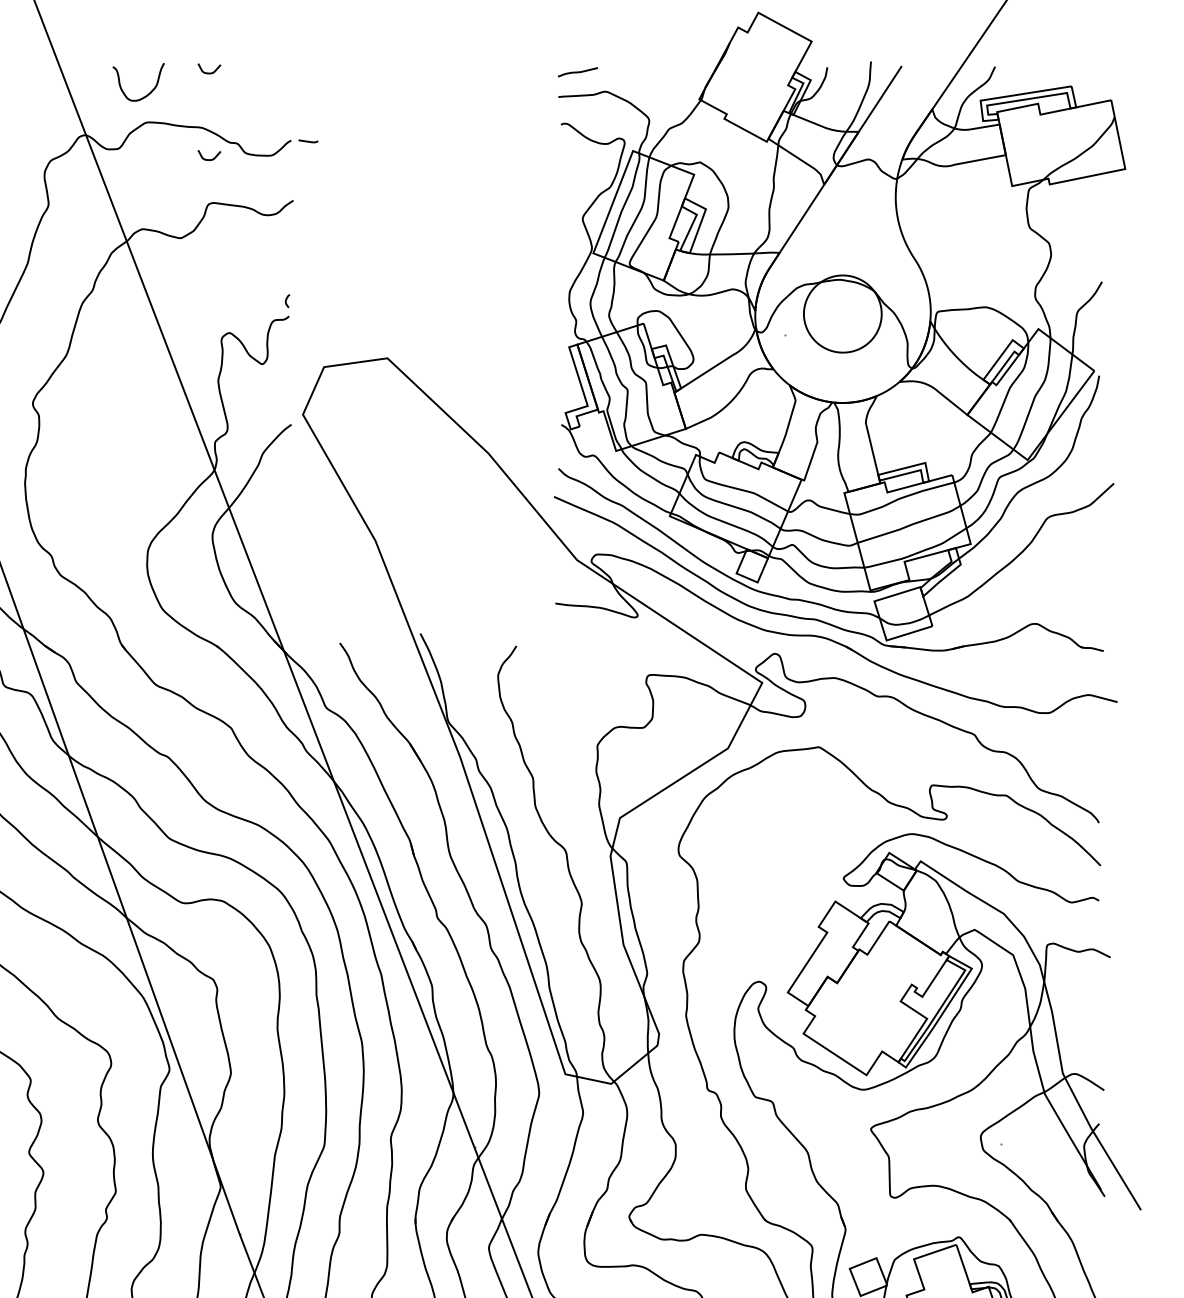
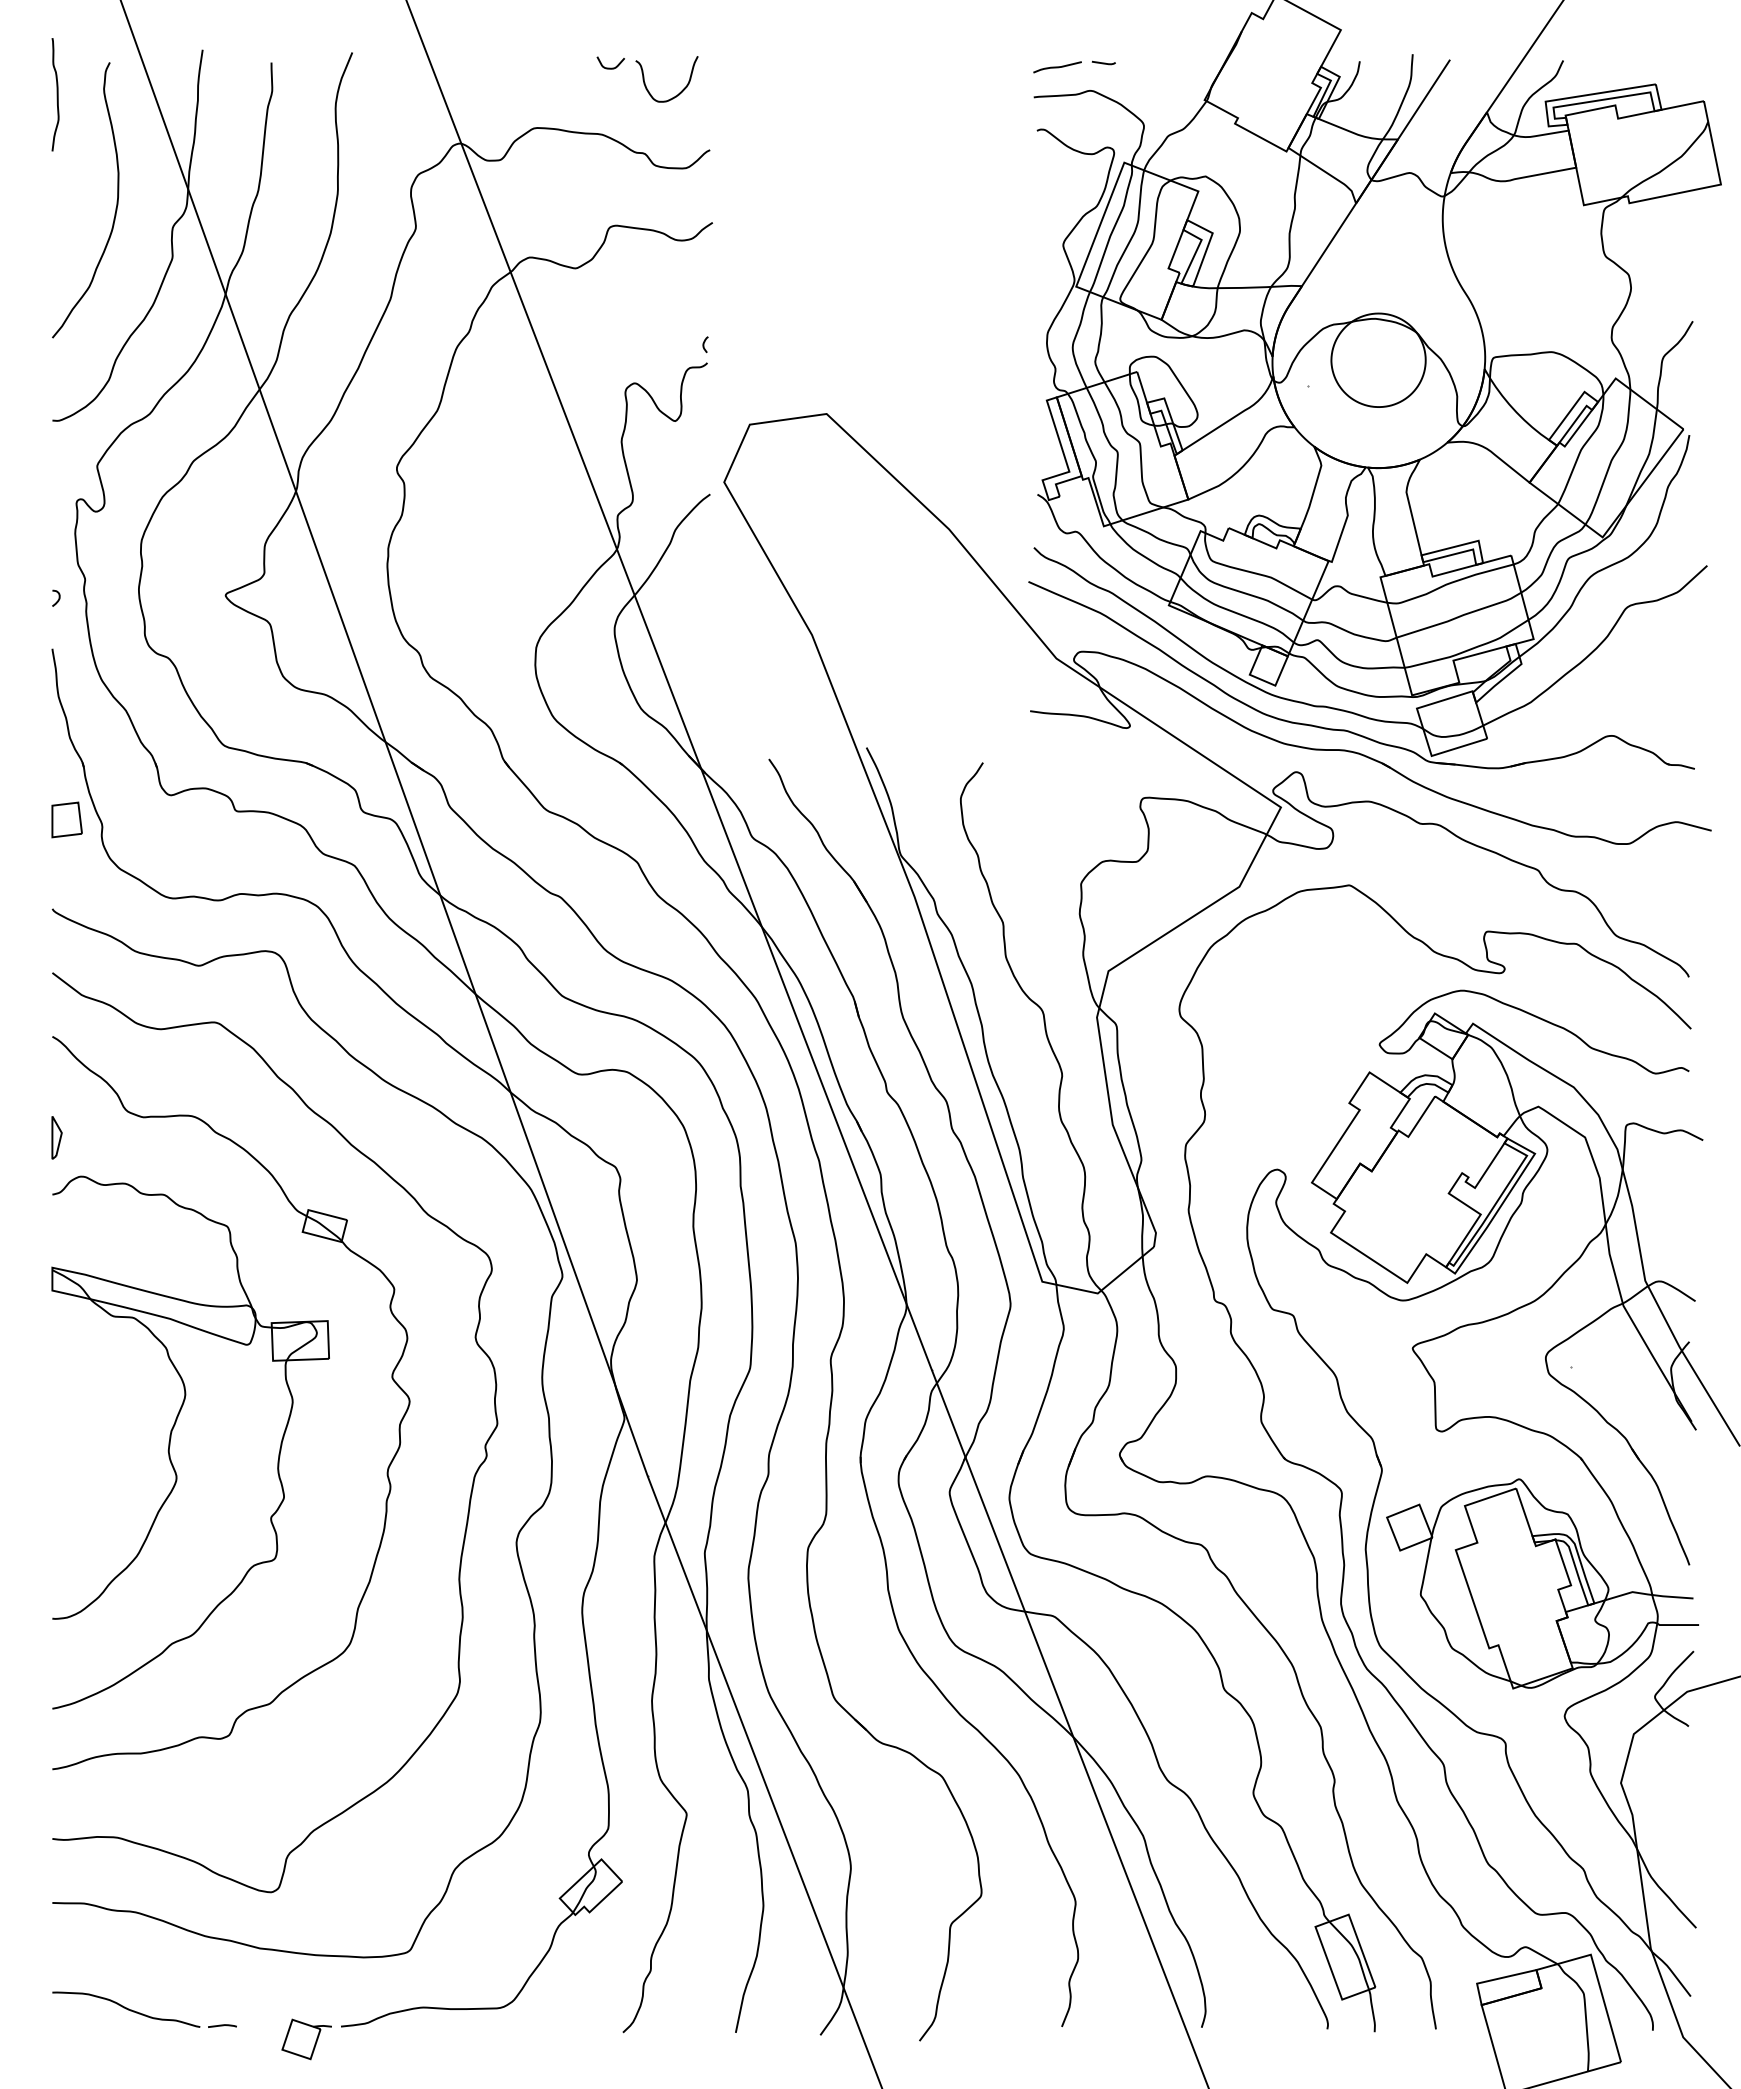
curve: (145, 95) -> (675, 95), moved
curve: (308, 140) -> (1103, 62), moved
curve: (209, 159) -> (610, 172), removed

